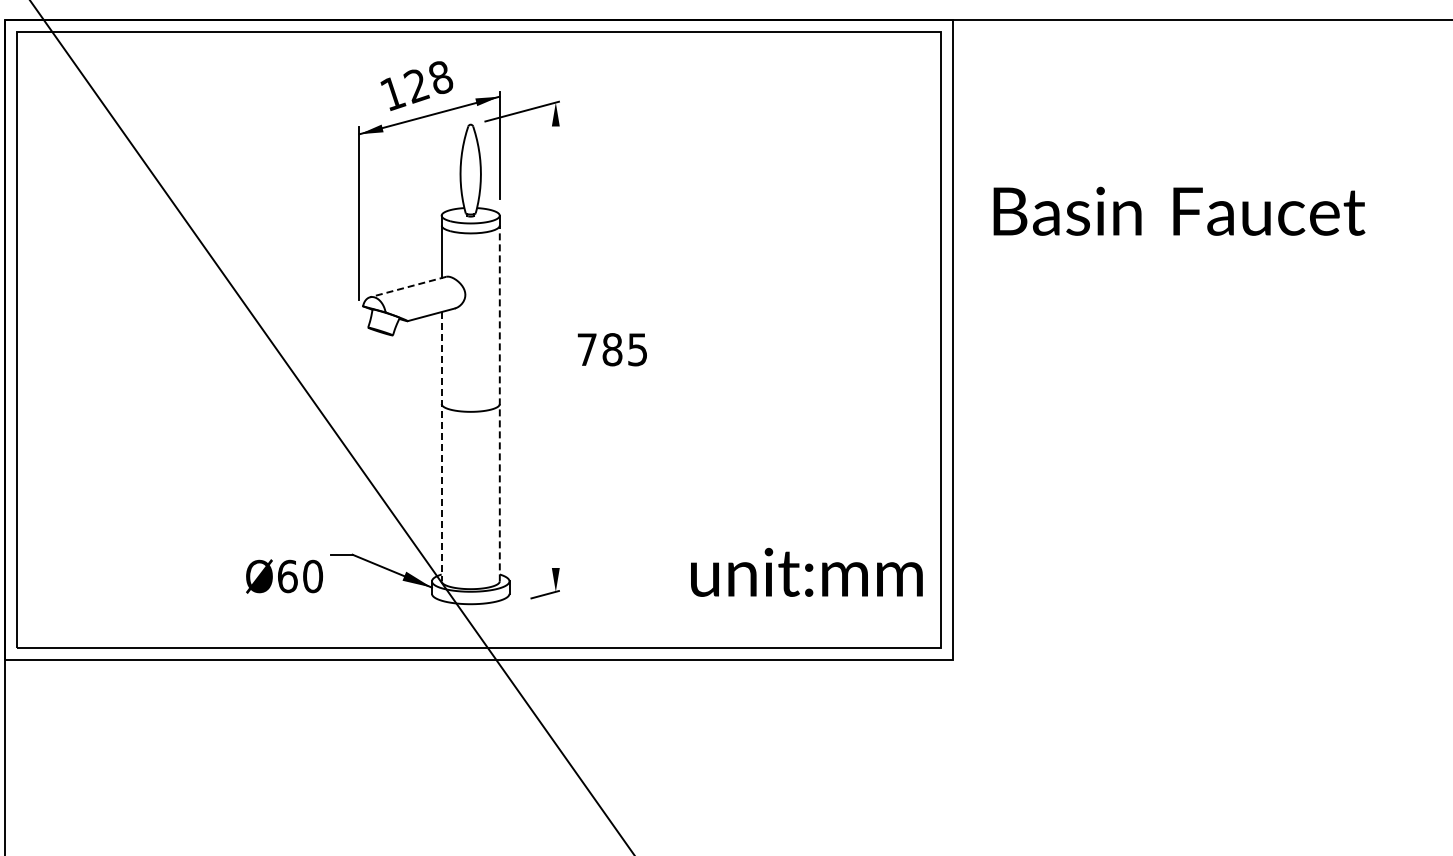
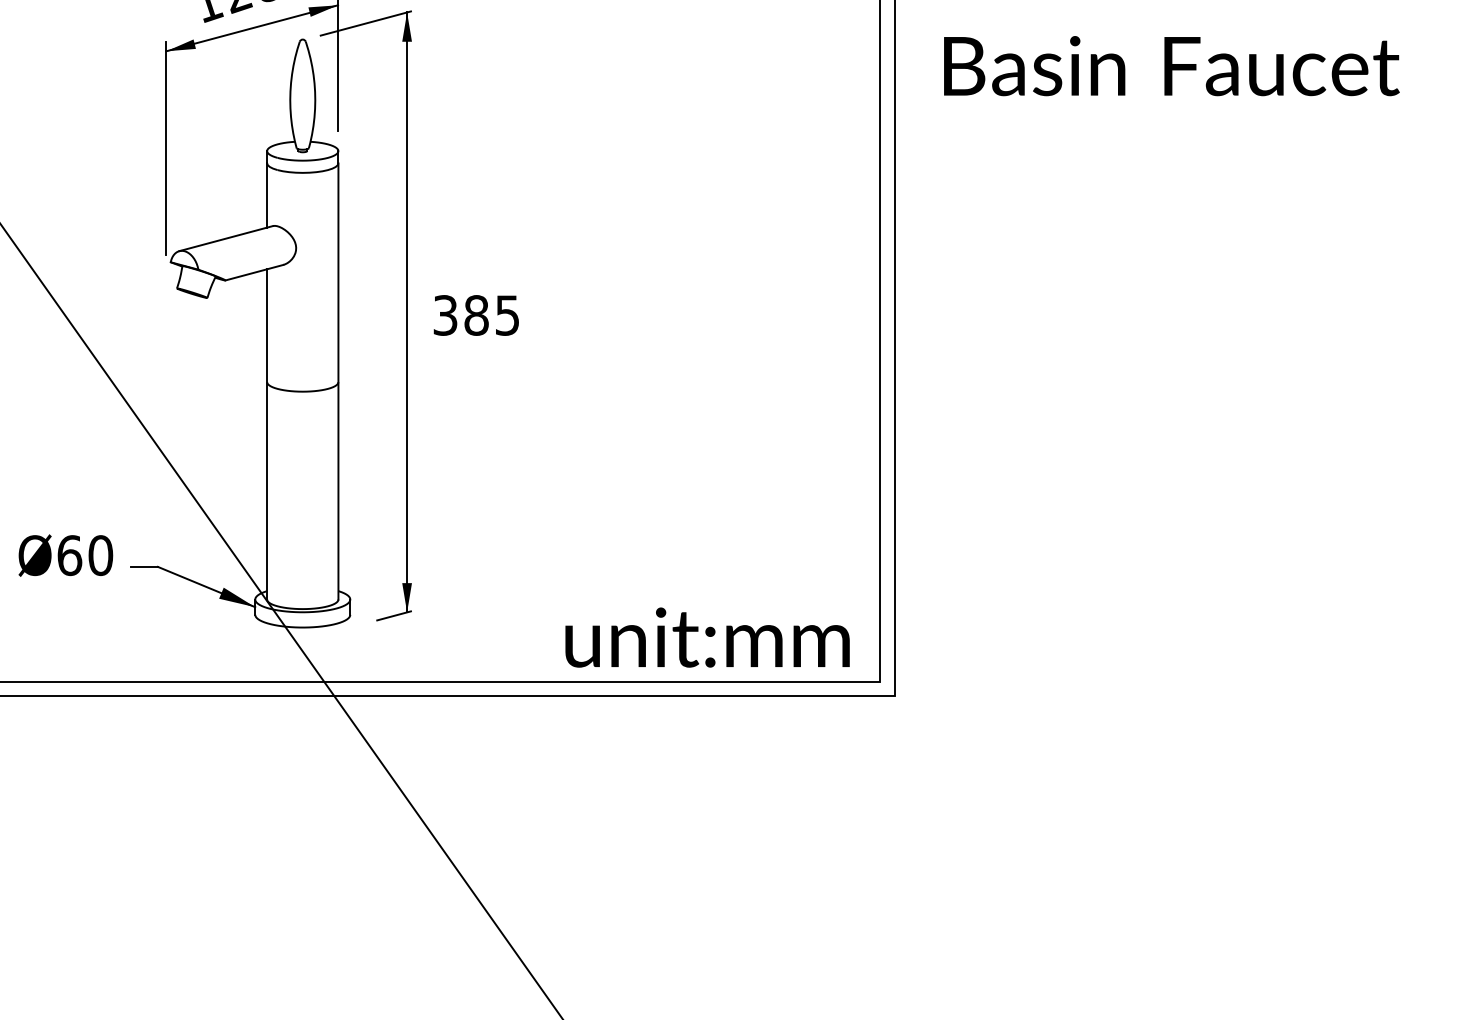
text: (1179, 210) -> (1171, 65), moved
line: (407, 287) -> (225, 239), dashed -> solid
line: (555, 346) -> (406, 311), added
text: (586, 349) -> (444, 315), 785 -> 385
line: (499, 403) -> (338, 381), dashed -> solid
line: (441, 446) -> (266, 434), dashed -> solid
text: (806, 571) -> (707, 636), moved
text: (284, 576) -> (65, 555), moved

